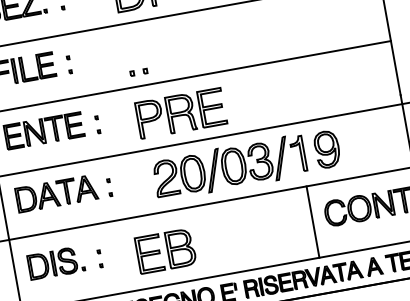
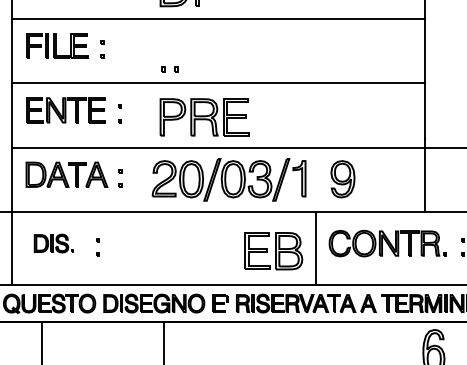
part: (229, 167) -> (228, 179), moved
part: (165, 251) -> (273, 251), moved
part: (55, 263) -> (53, 243), size x0.7

